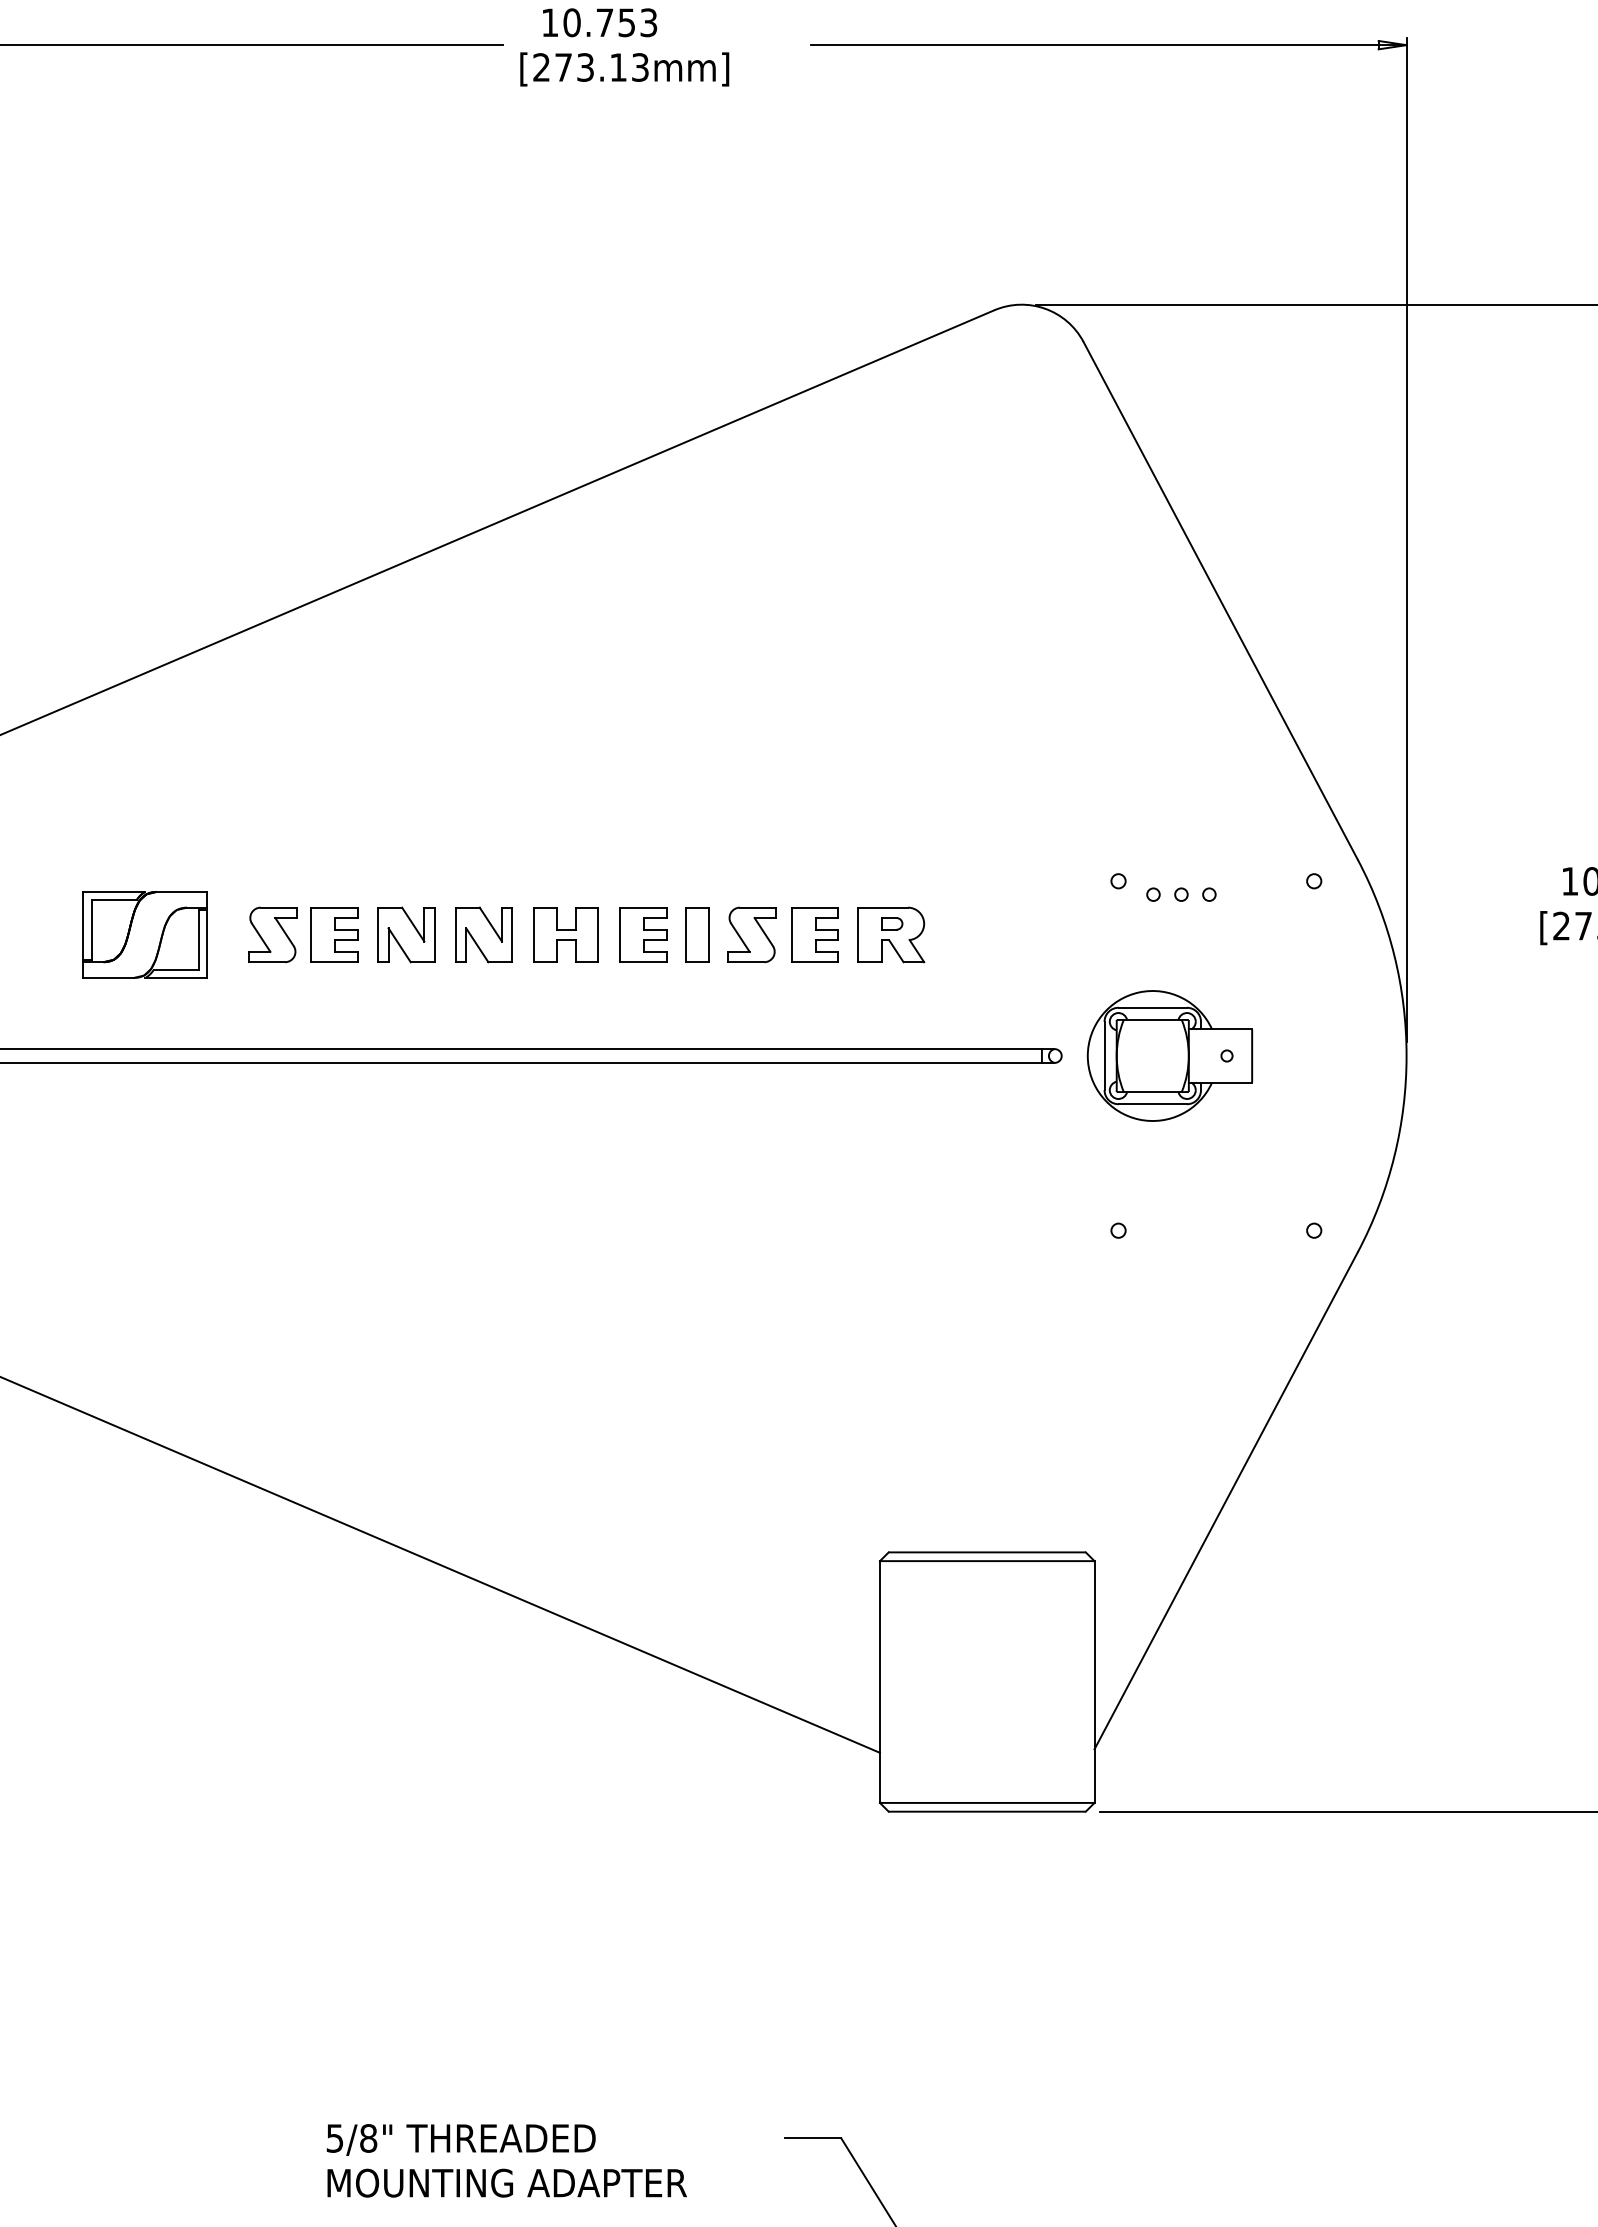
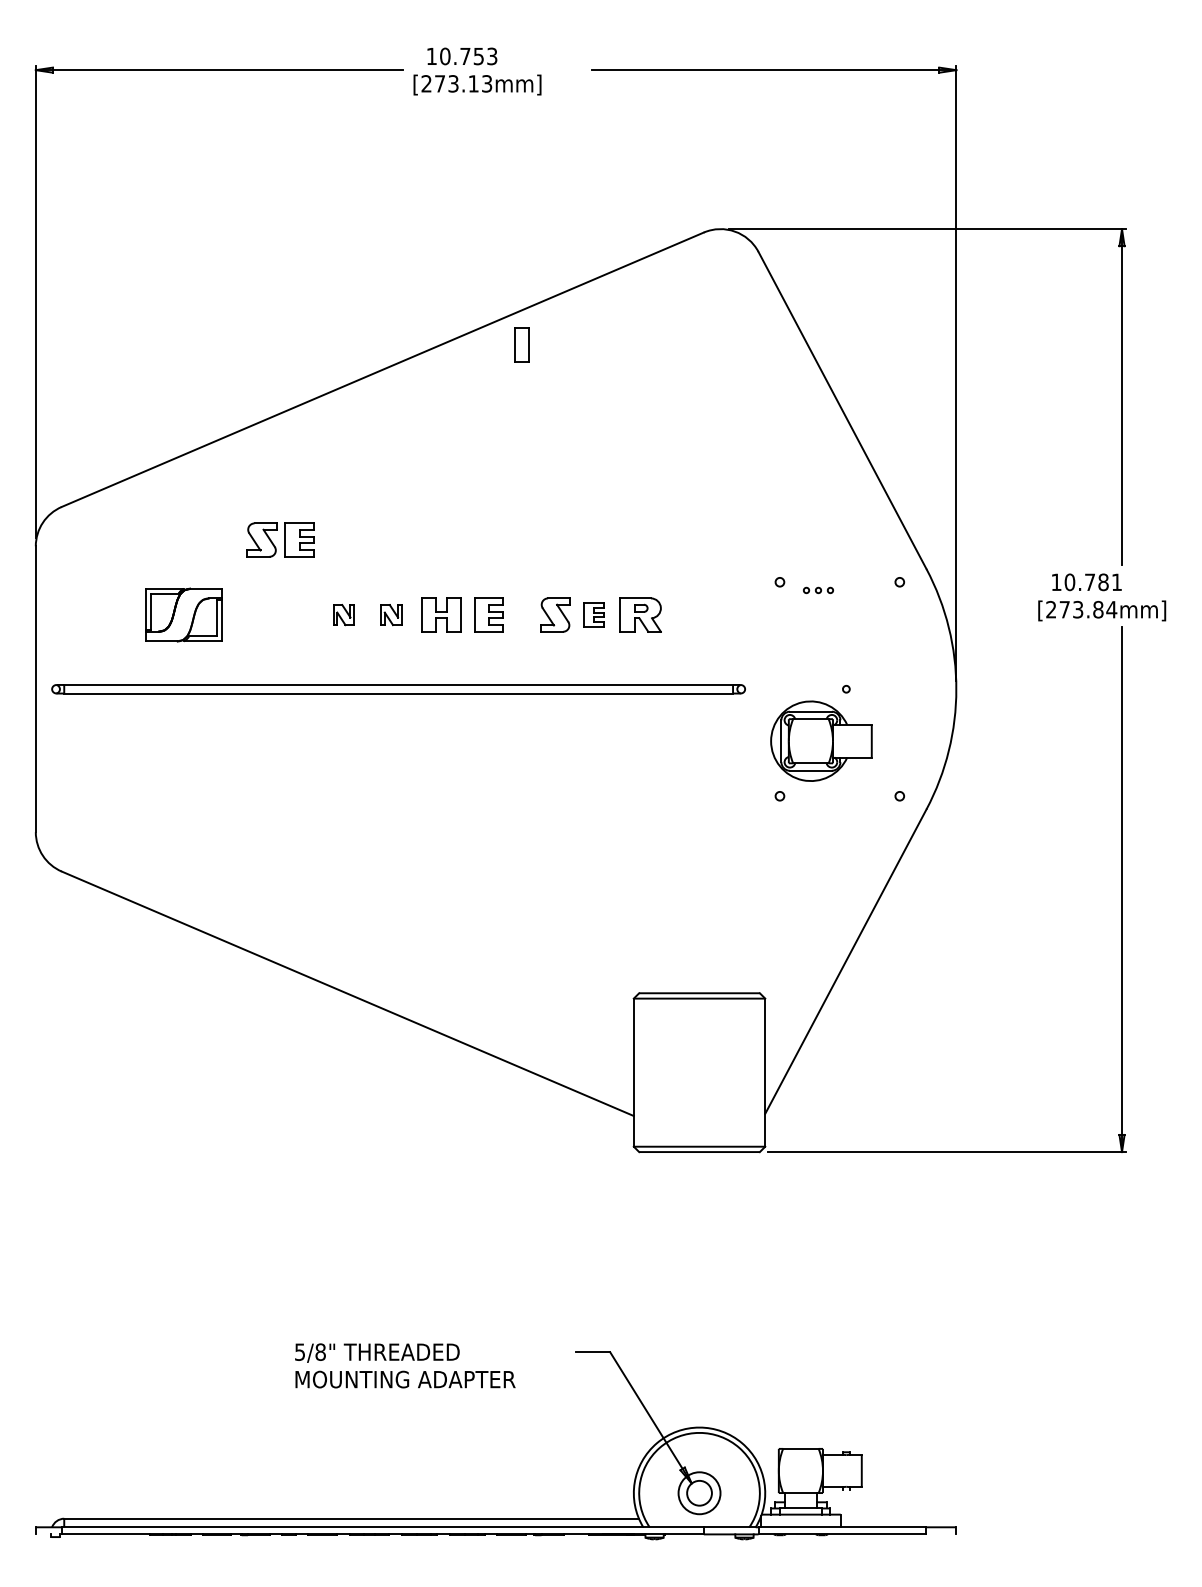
part: (1181, 894) -> (818, 590), size x0.7
part: (303, 933) -> (280, 539), moved
part: (405, 933) -> (343, 614), size x0.6
part: (484, 933) -> (391, 614), size x0.6
part: (696, 933) -> (521, 344), moved
part: (814, 933) -> (593, 614), size x0.7
part: (1170, 1054) -> (821, 740), moved

